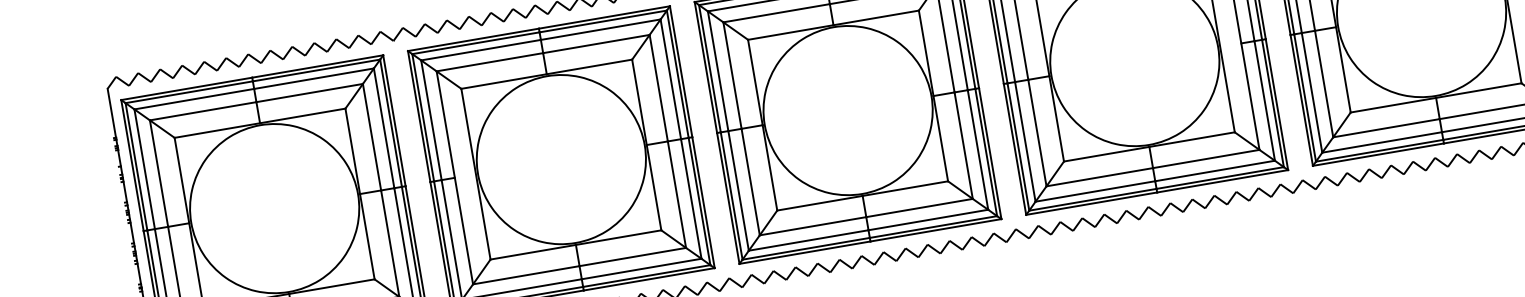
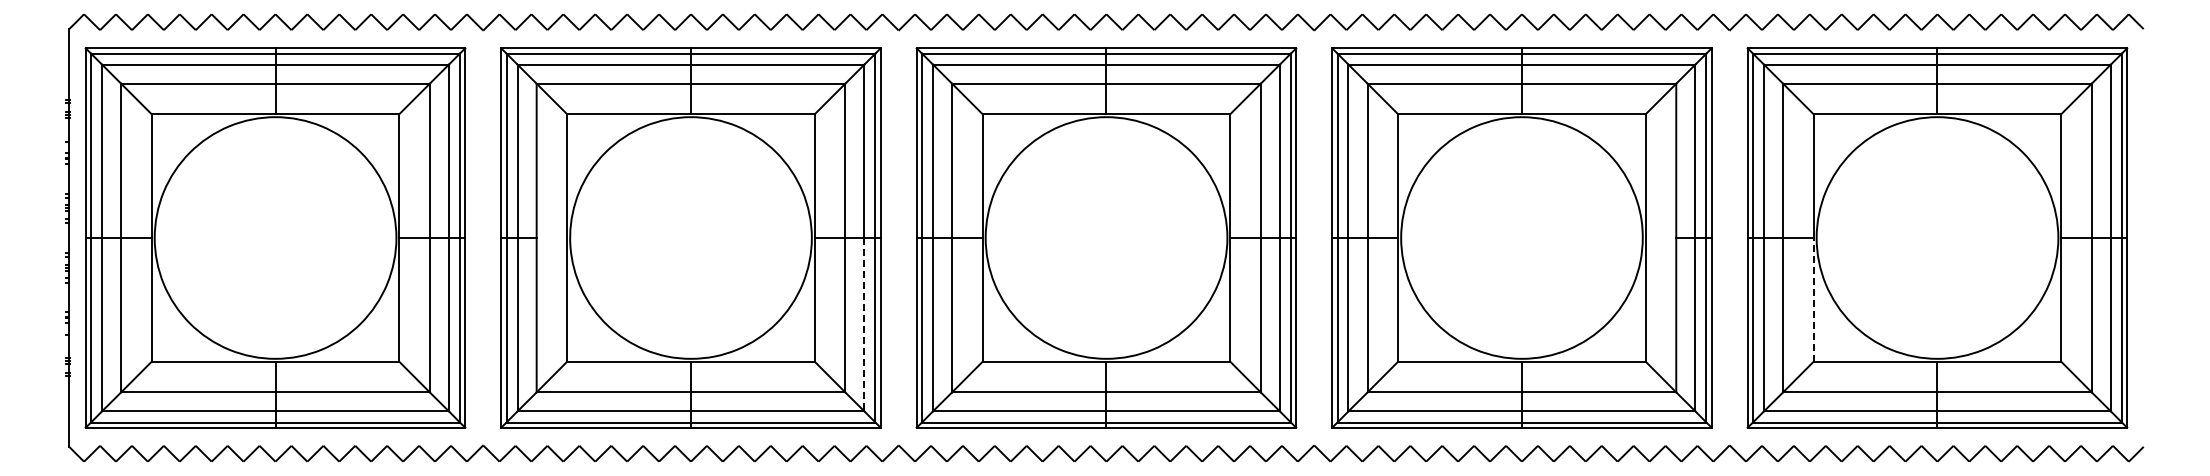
line: (1343, 69) -> (1813, 299), solid -> dashed
line: (691, 198) -> (864, 324), solid -> dashed

